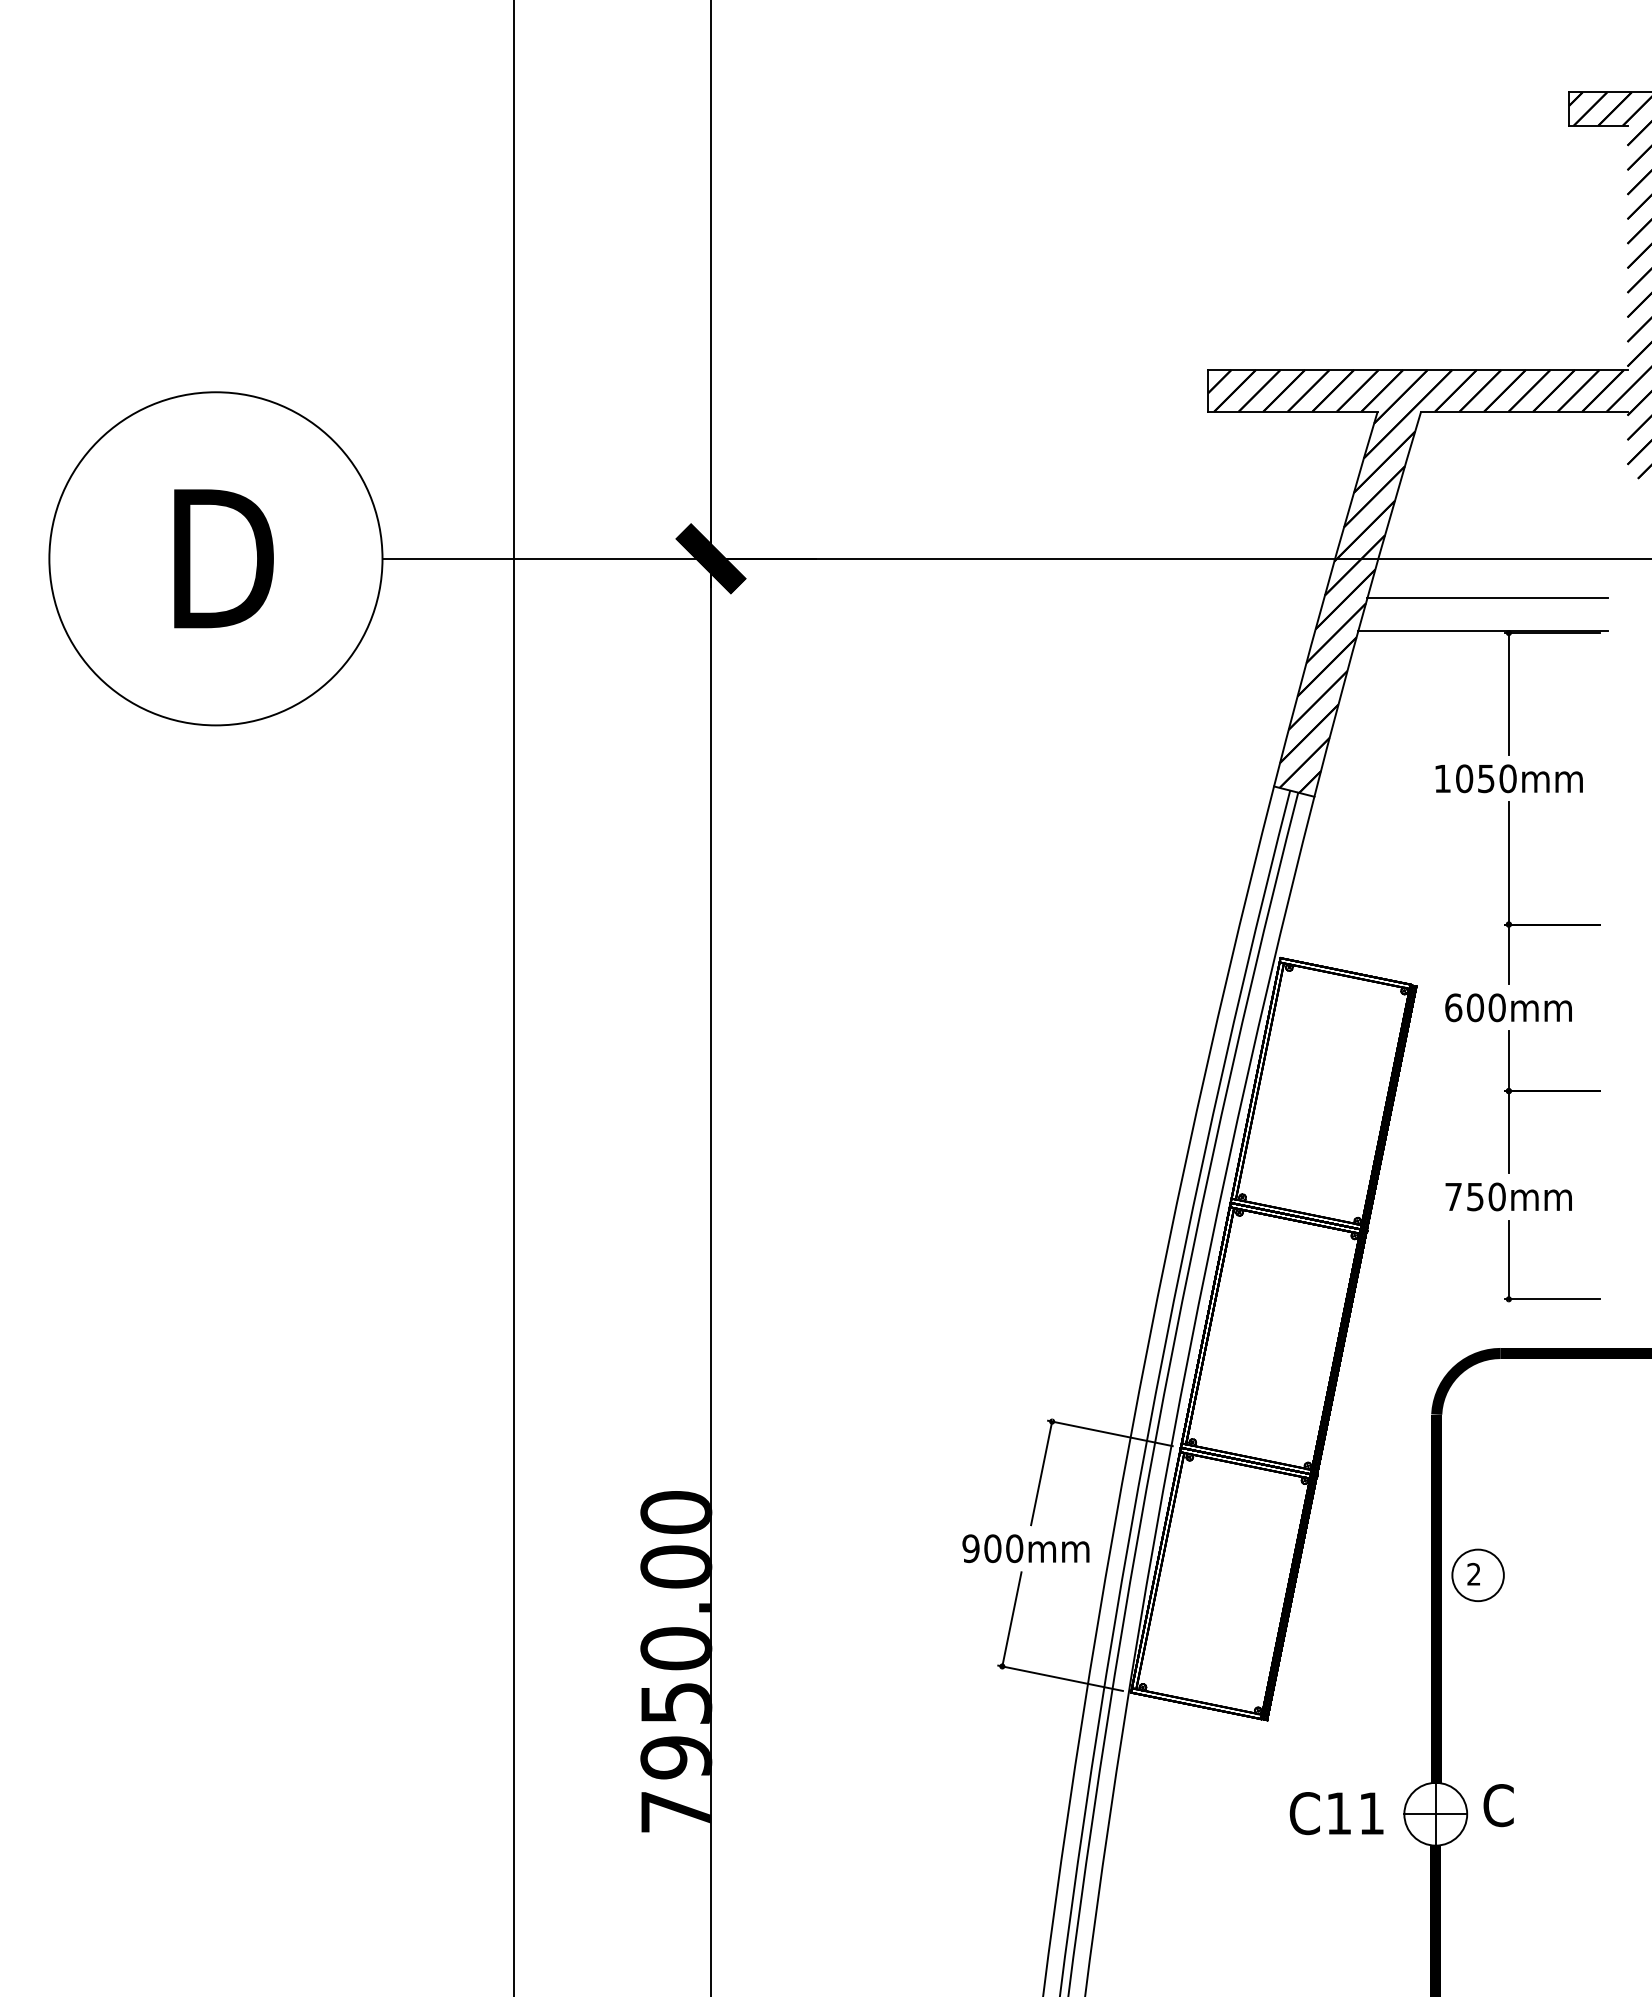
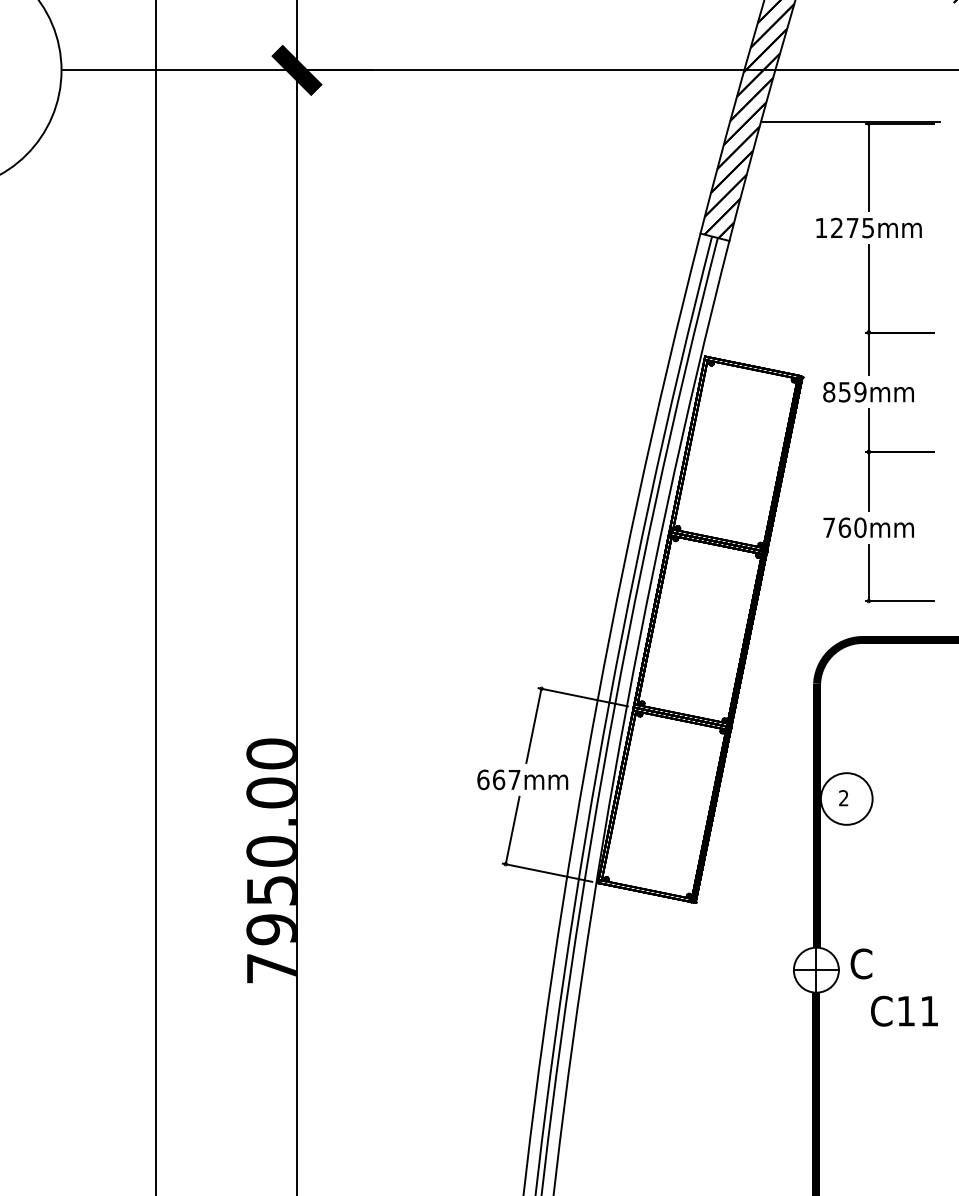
line: (1487, 598) -> (853, 98), removed
text: (1486, 778) -> (852, 227), 1050mm -> 1275mm
text: (1475, 1007) -> (844, 391), 600mm -> 859mm
text: (1475, 1196) -> (844, 527), 750mm -> 760mm
text: (992, 1548) -> (498, 779), 900mm -> 667mm
circle: (1477, 1575) -> (846, 799), size x1.4
text: (1336, 1813) -> (904, 1011), moved

